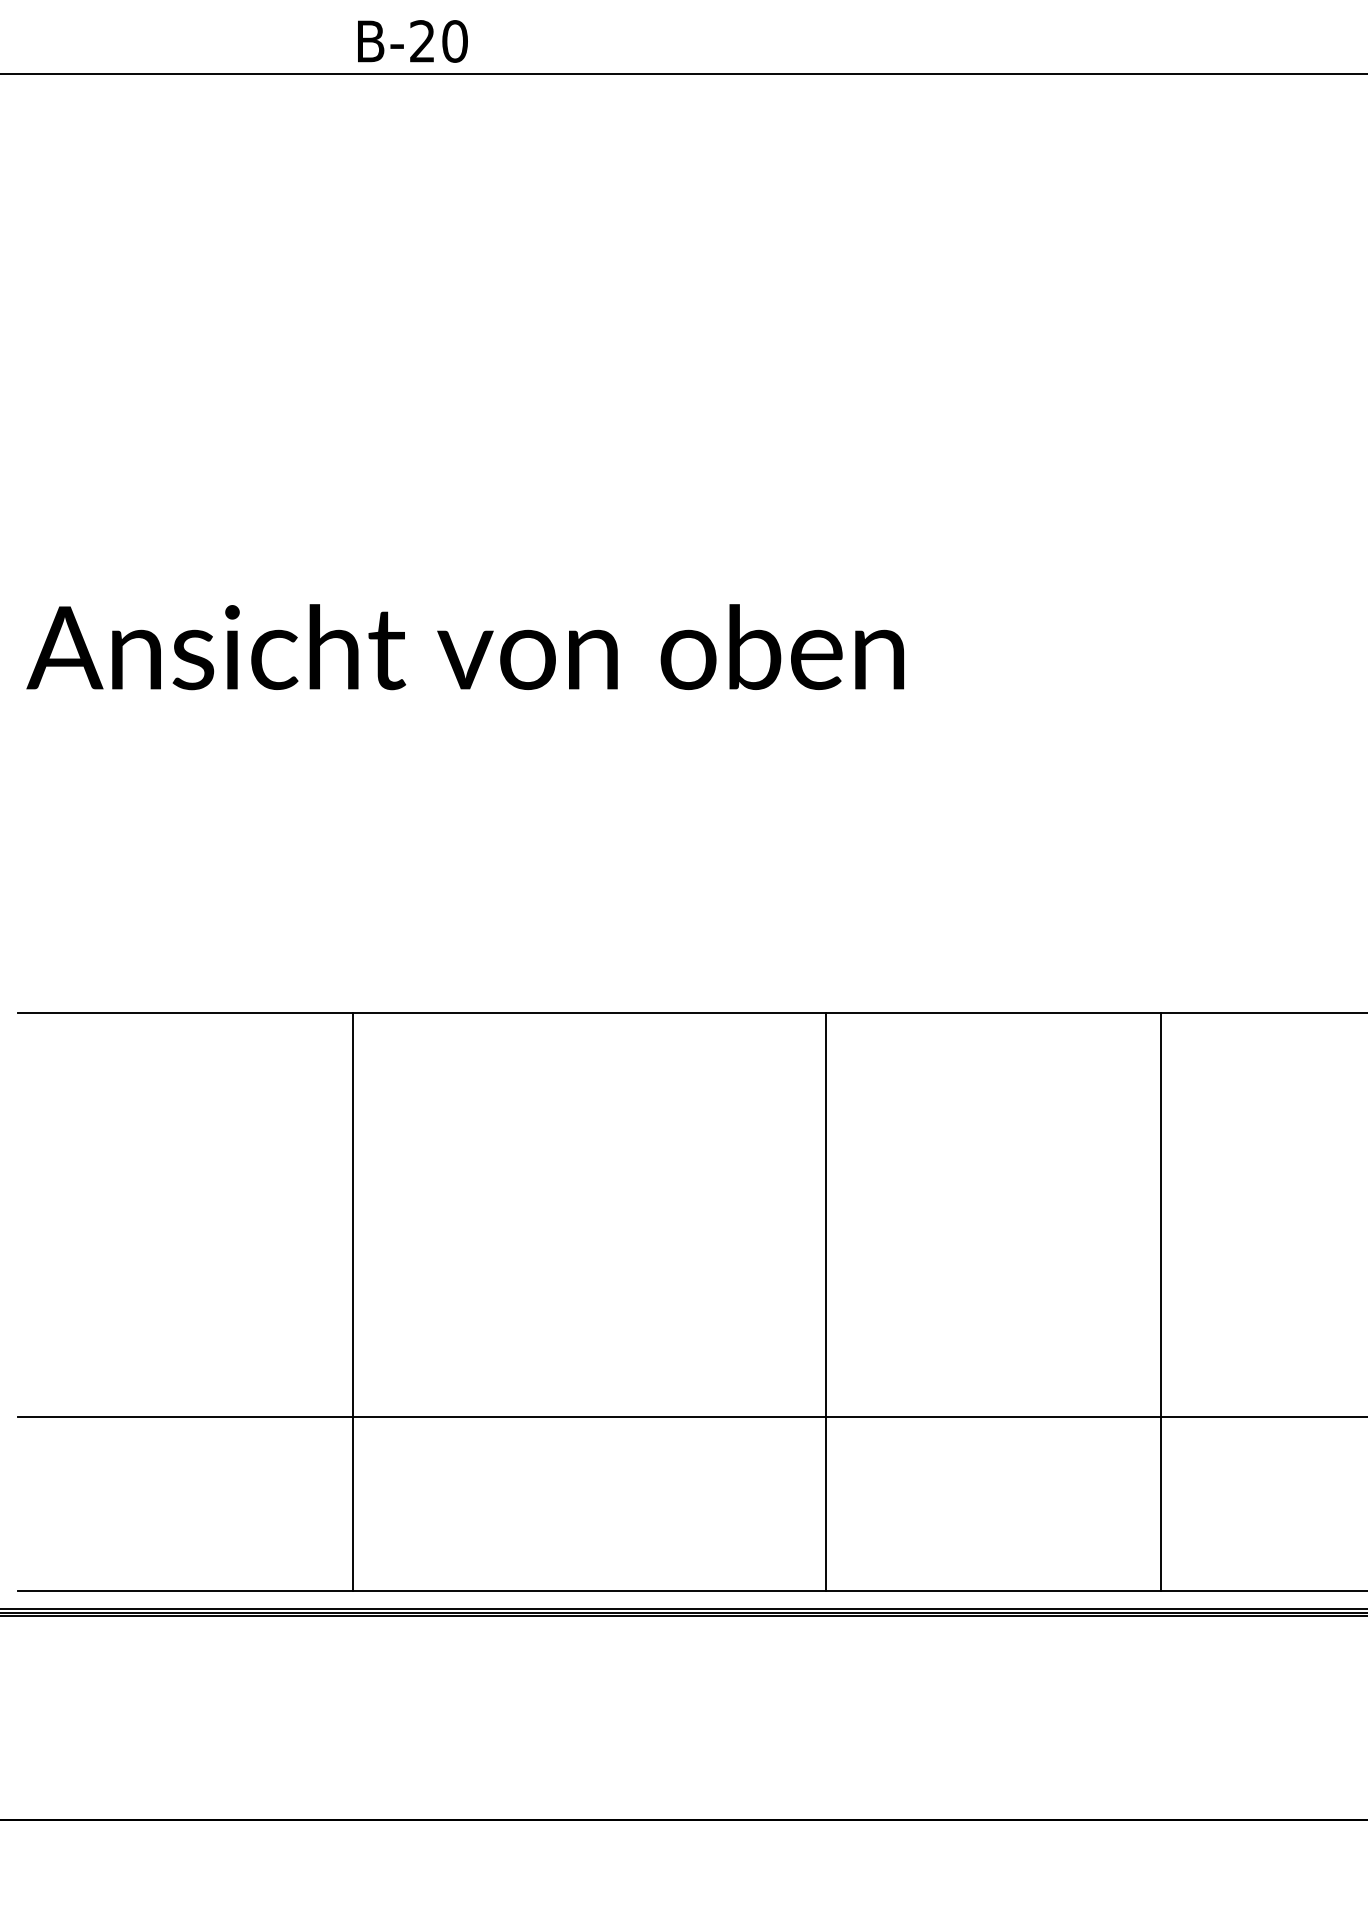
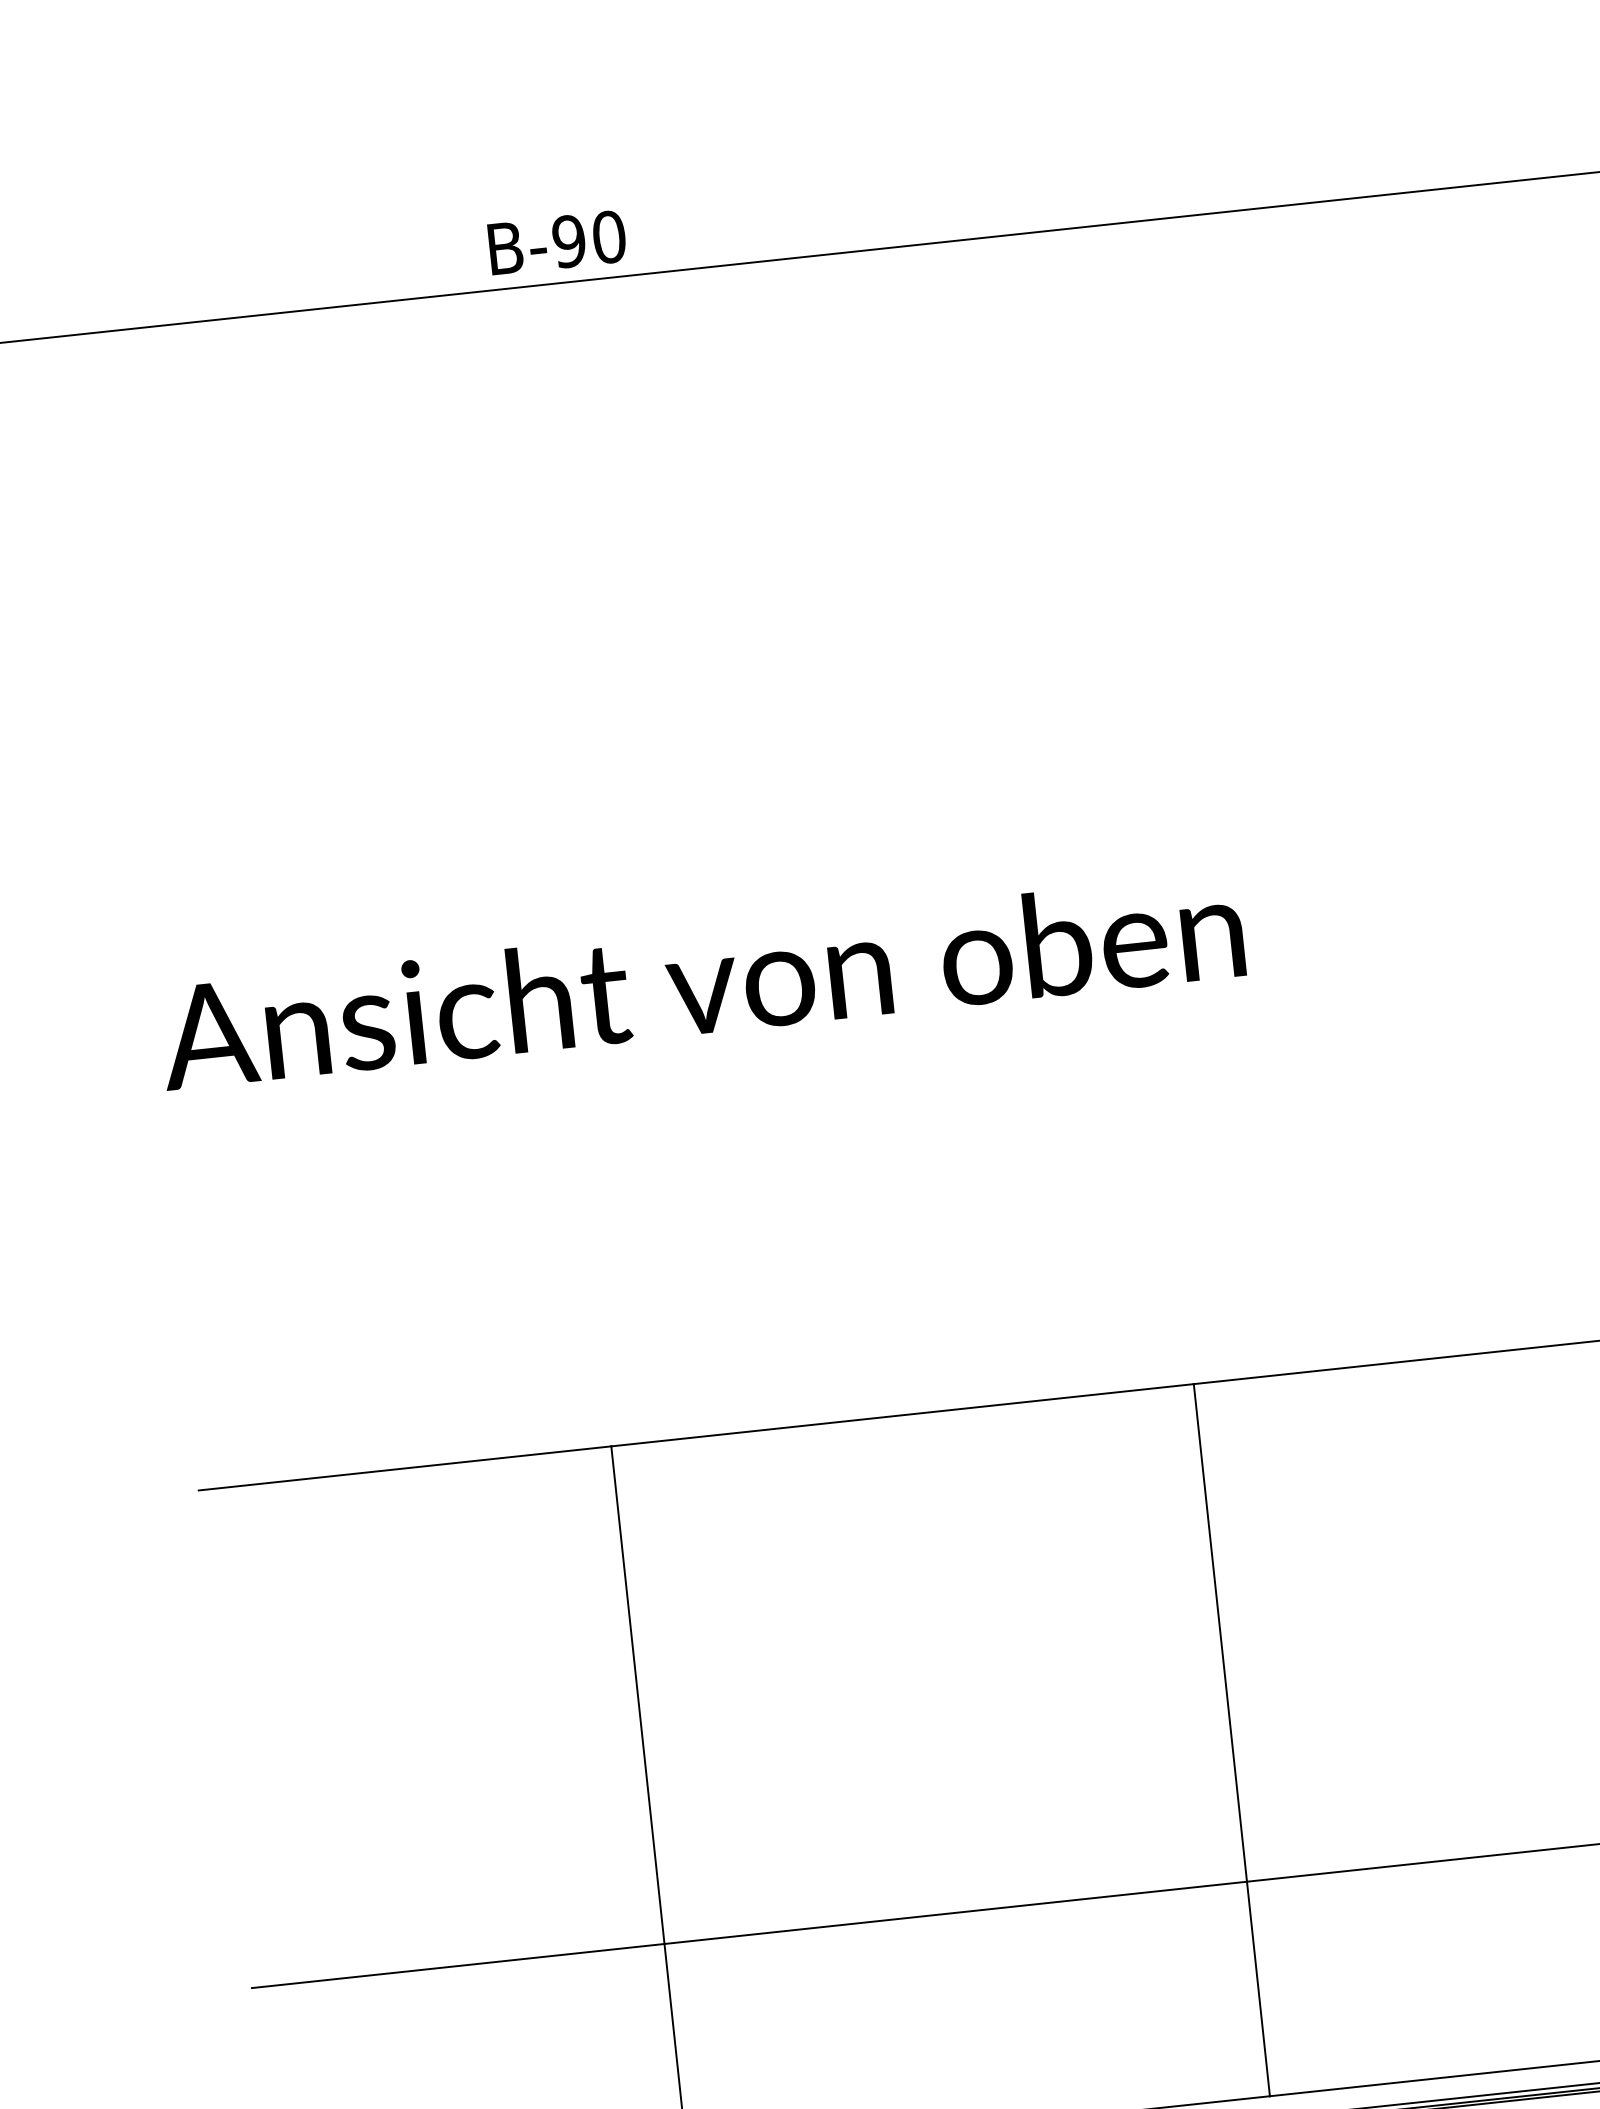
text: (422, 41) -> (569, 241), B-20 -> B-90

